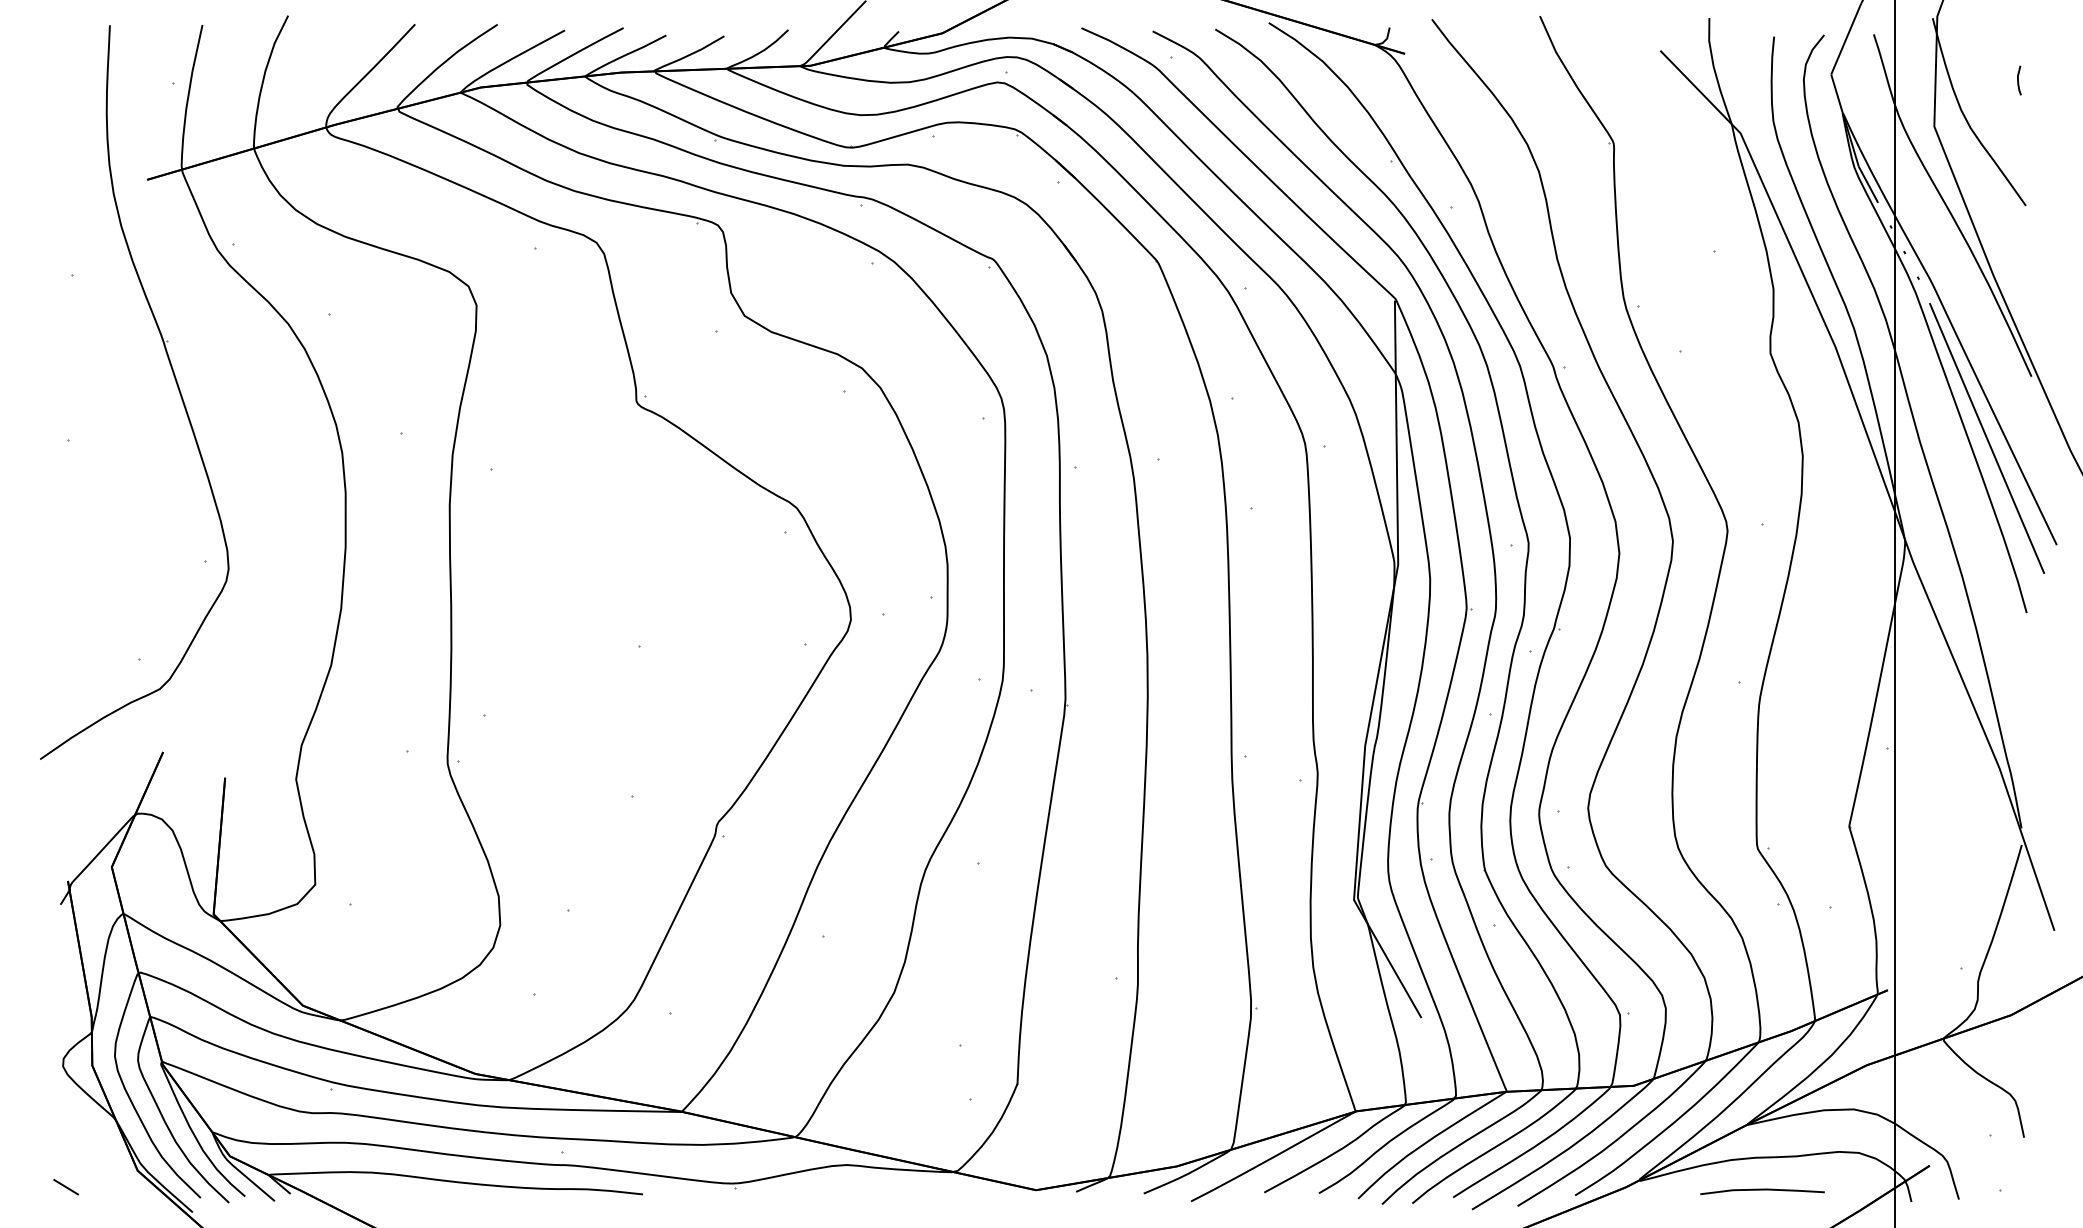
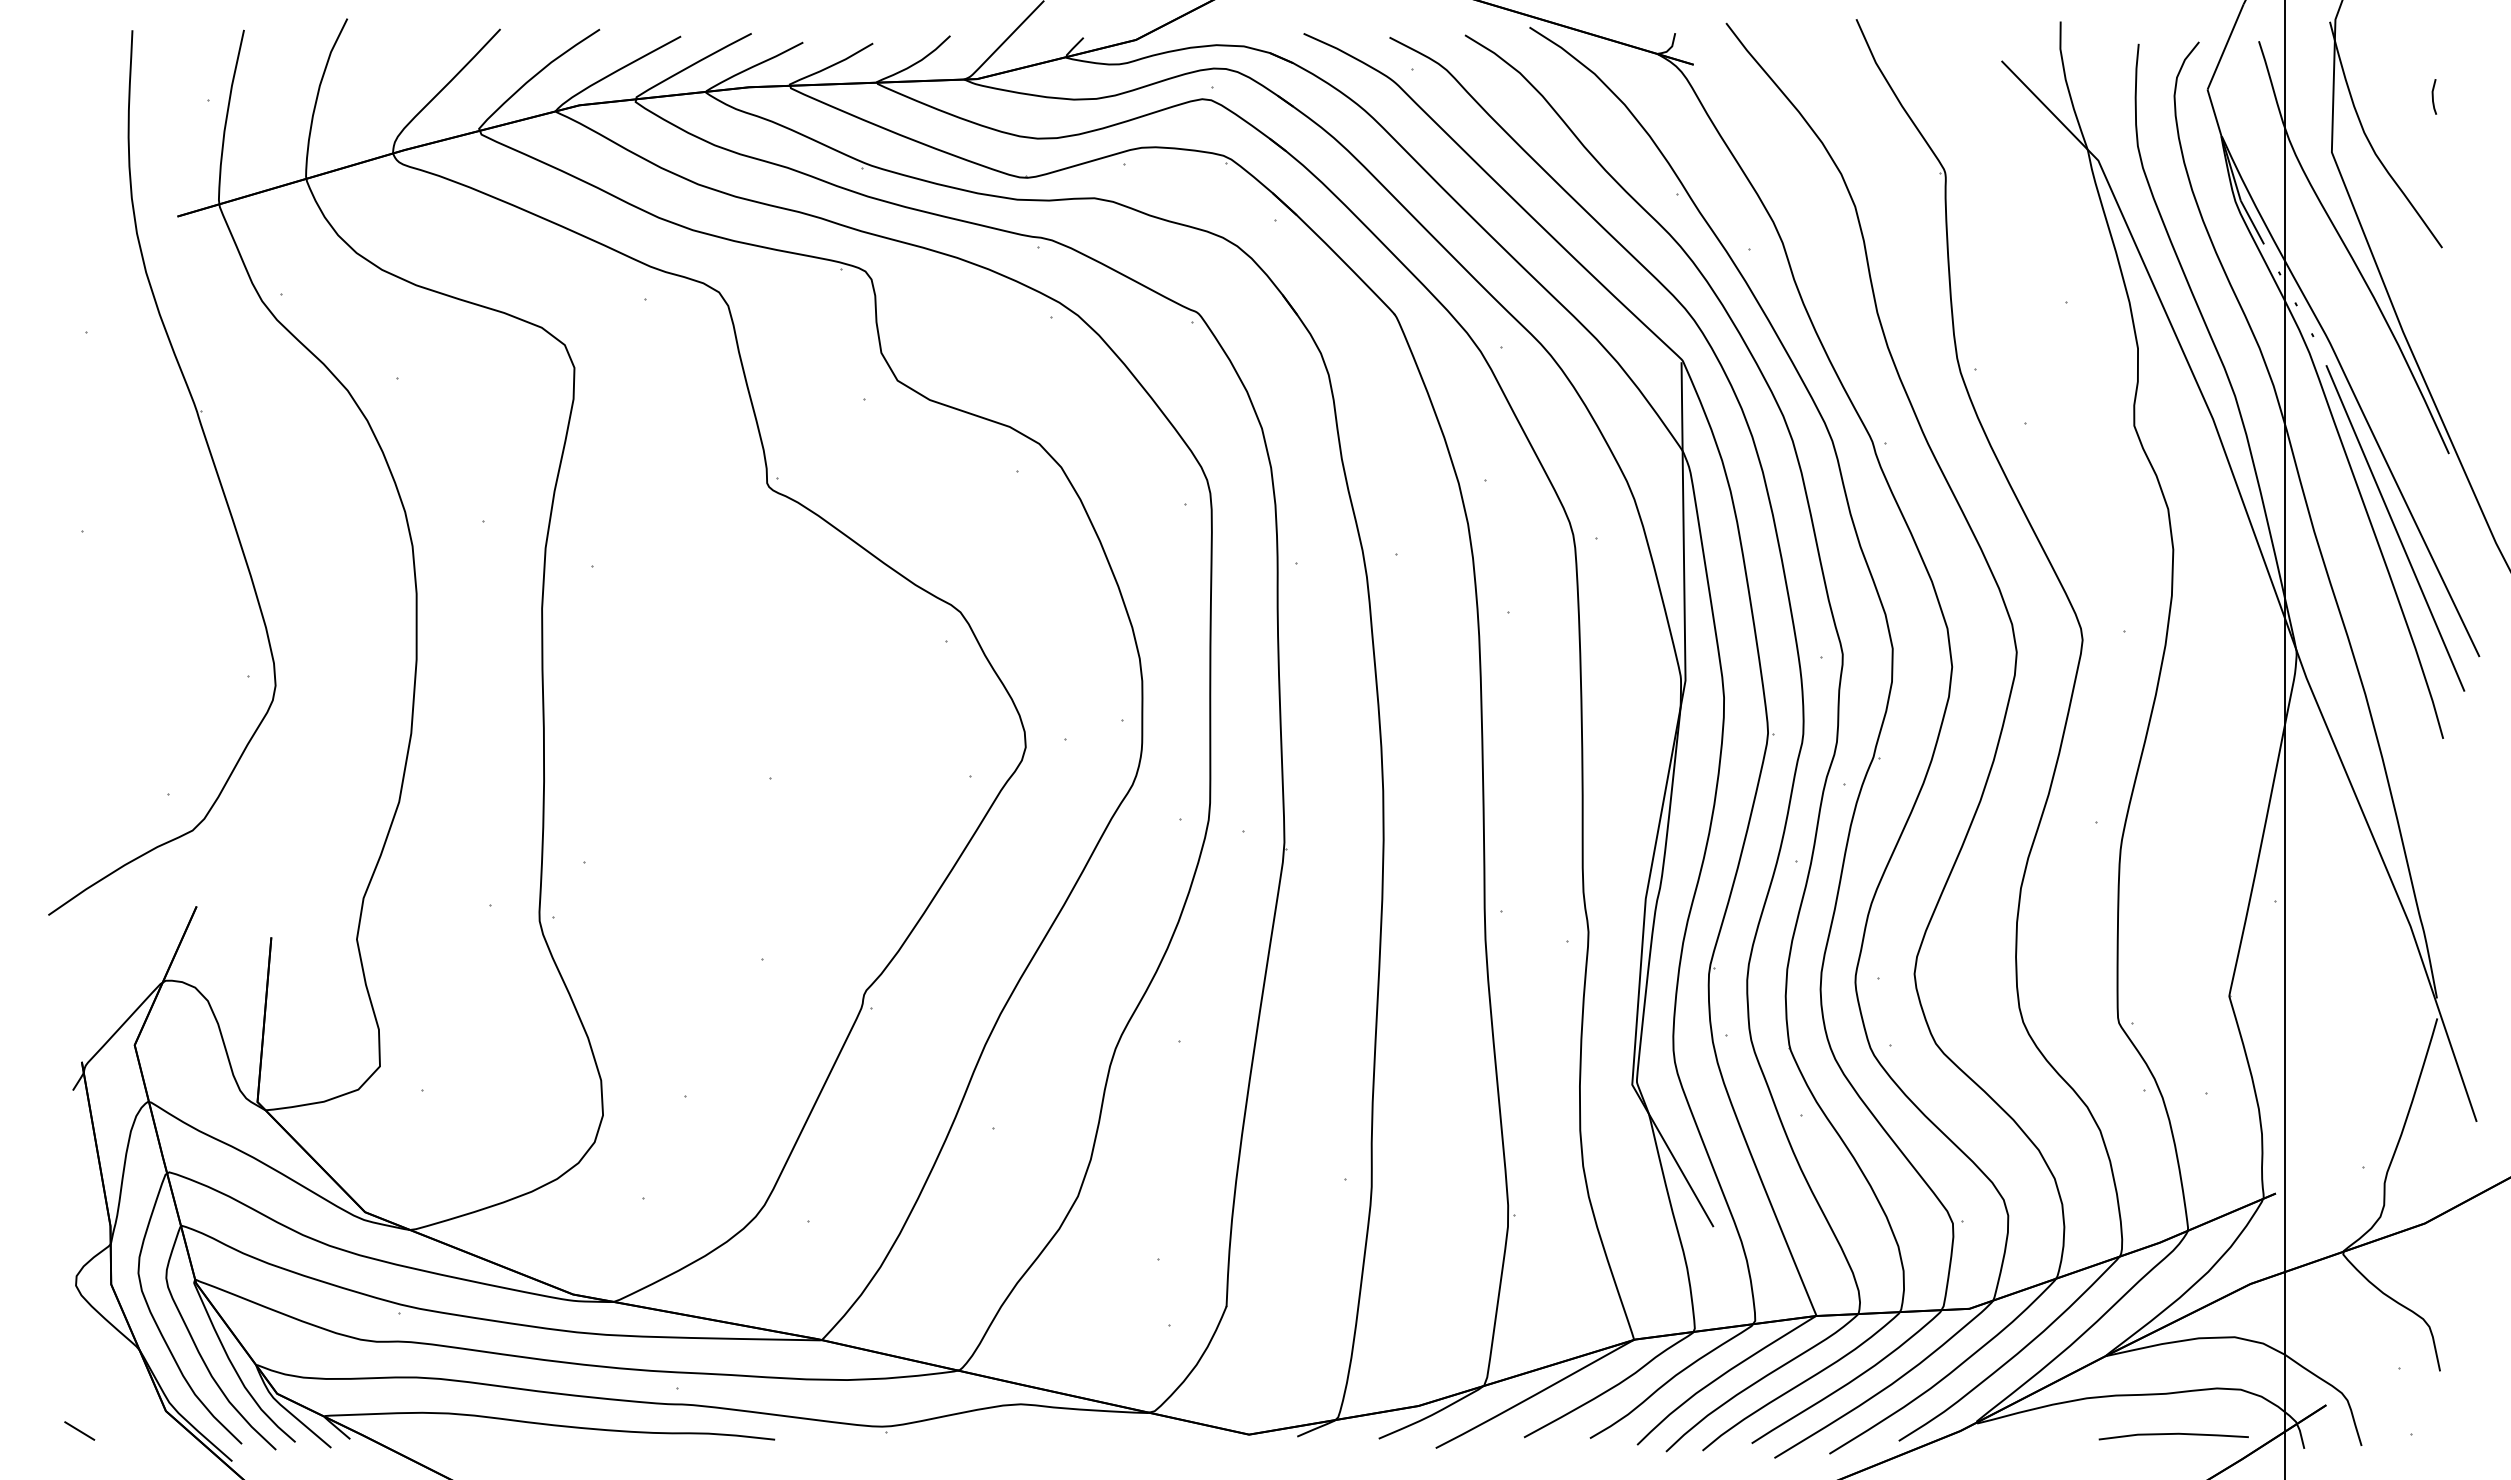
line: (1762, 1190) -> (2173, 1434), moved

